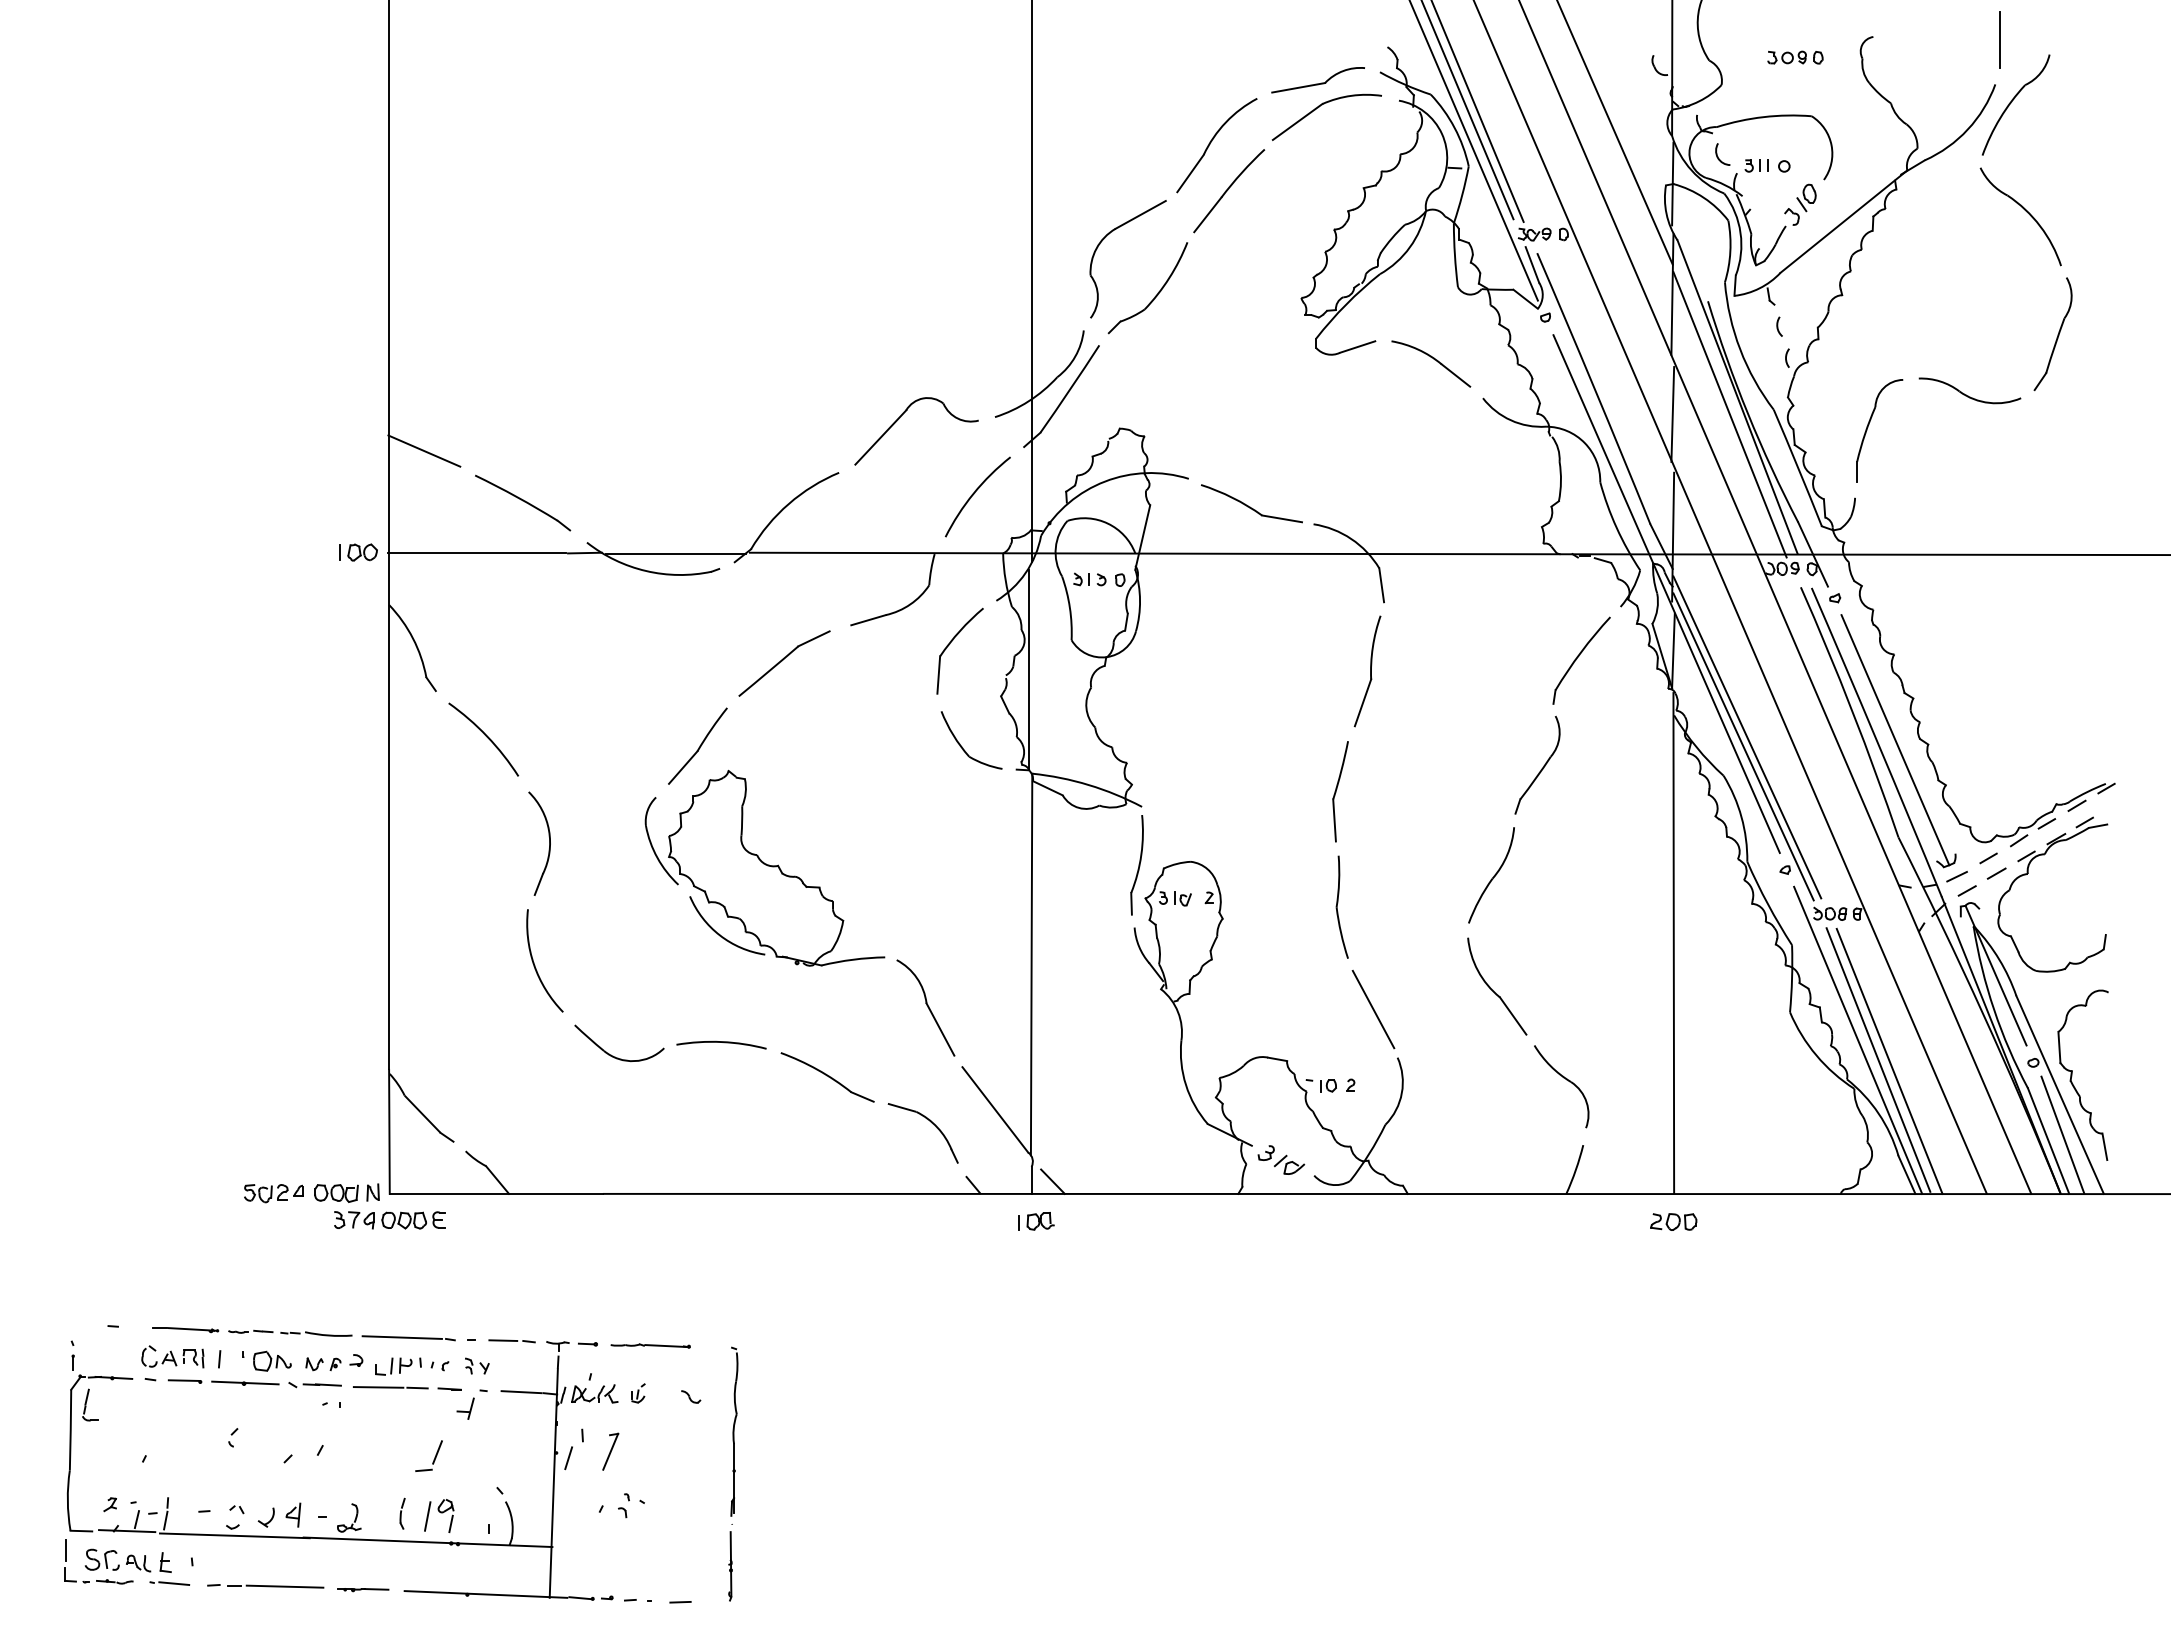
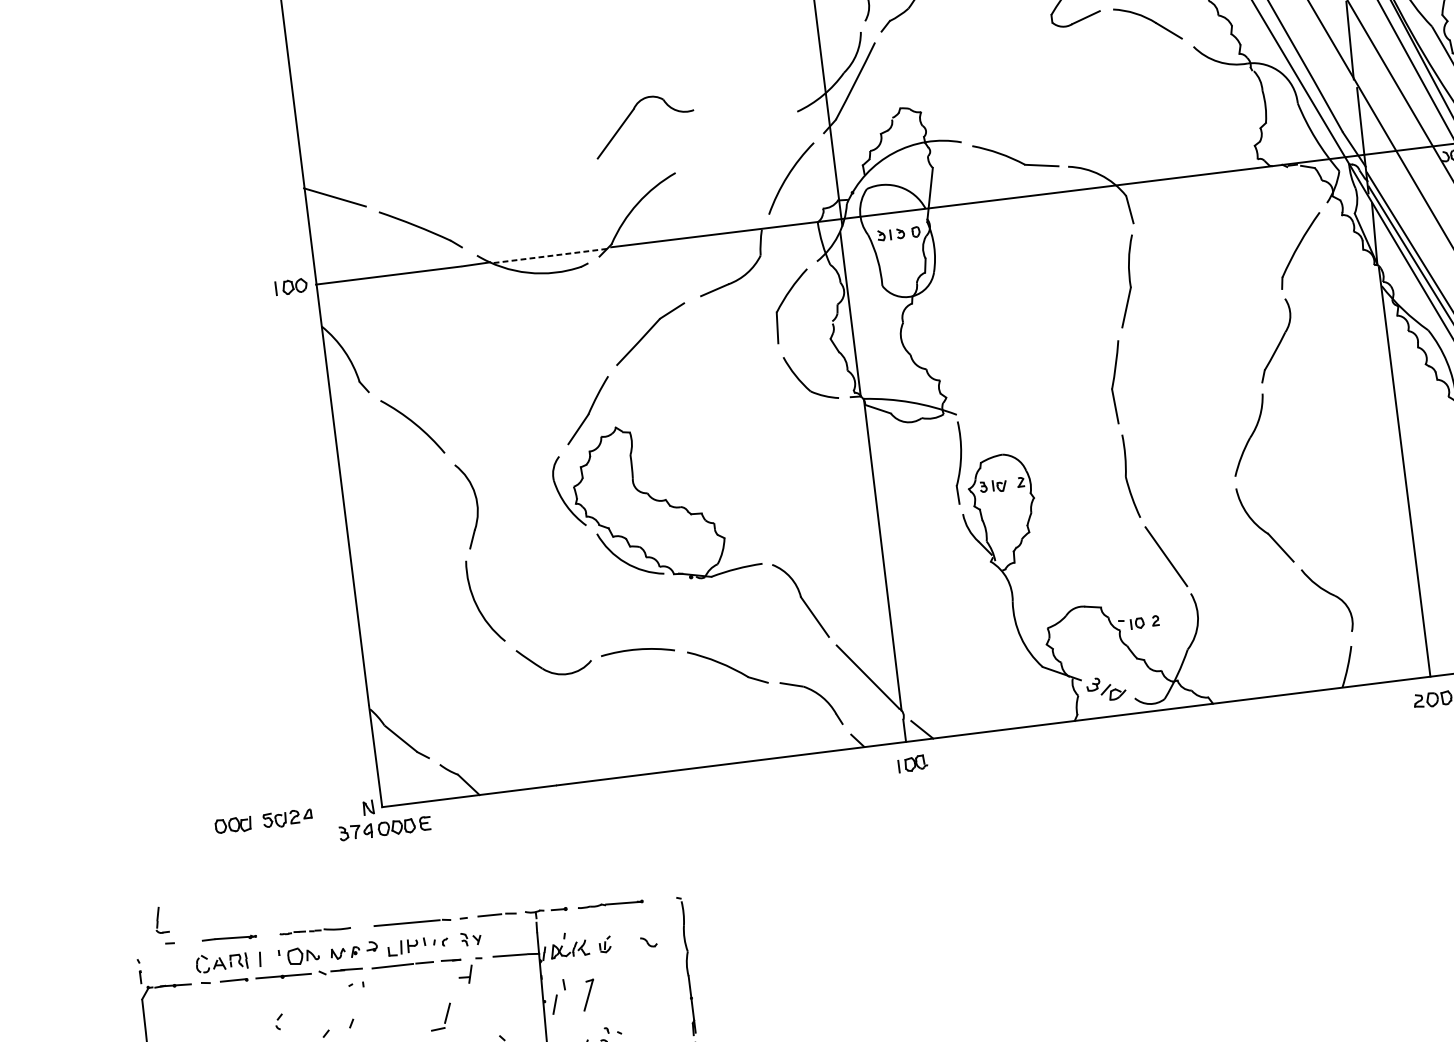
part: (899, 419) -> (629, 117), moved
line: (675, 554) -> (550, 256), solid -> dashed
part: (336, 1193) -> (233, 825), moved
part: (290, 1332) -> (315, 930), size x0.7
part: (90, 1404) -> (161, 919), moved

